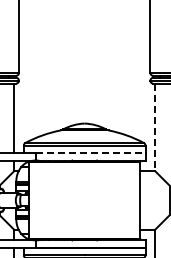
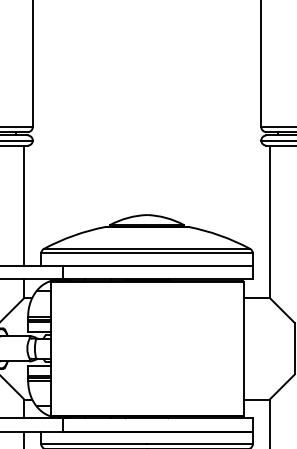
line: (155, 127) -> (270, 221), dashed -> solid
line: (90, 152) -> (157, 265), dashed -> solid

